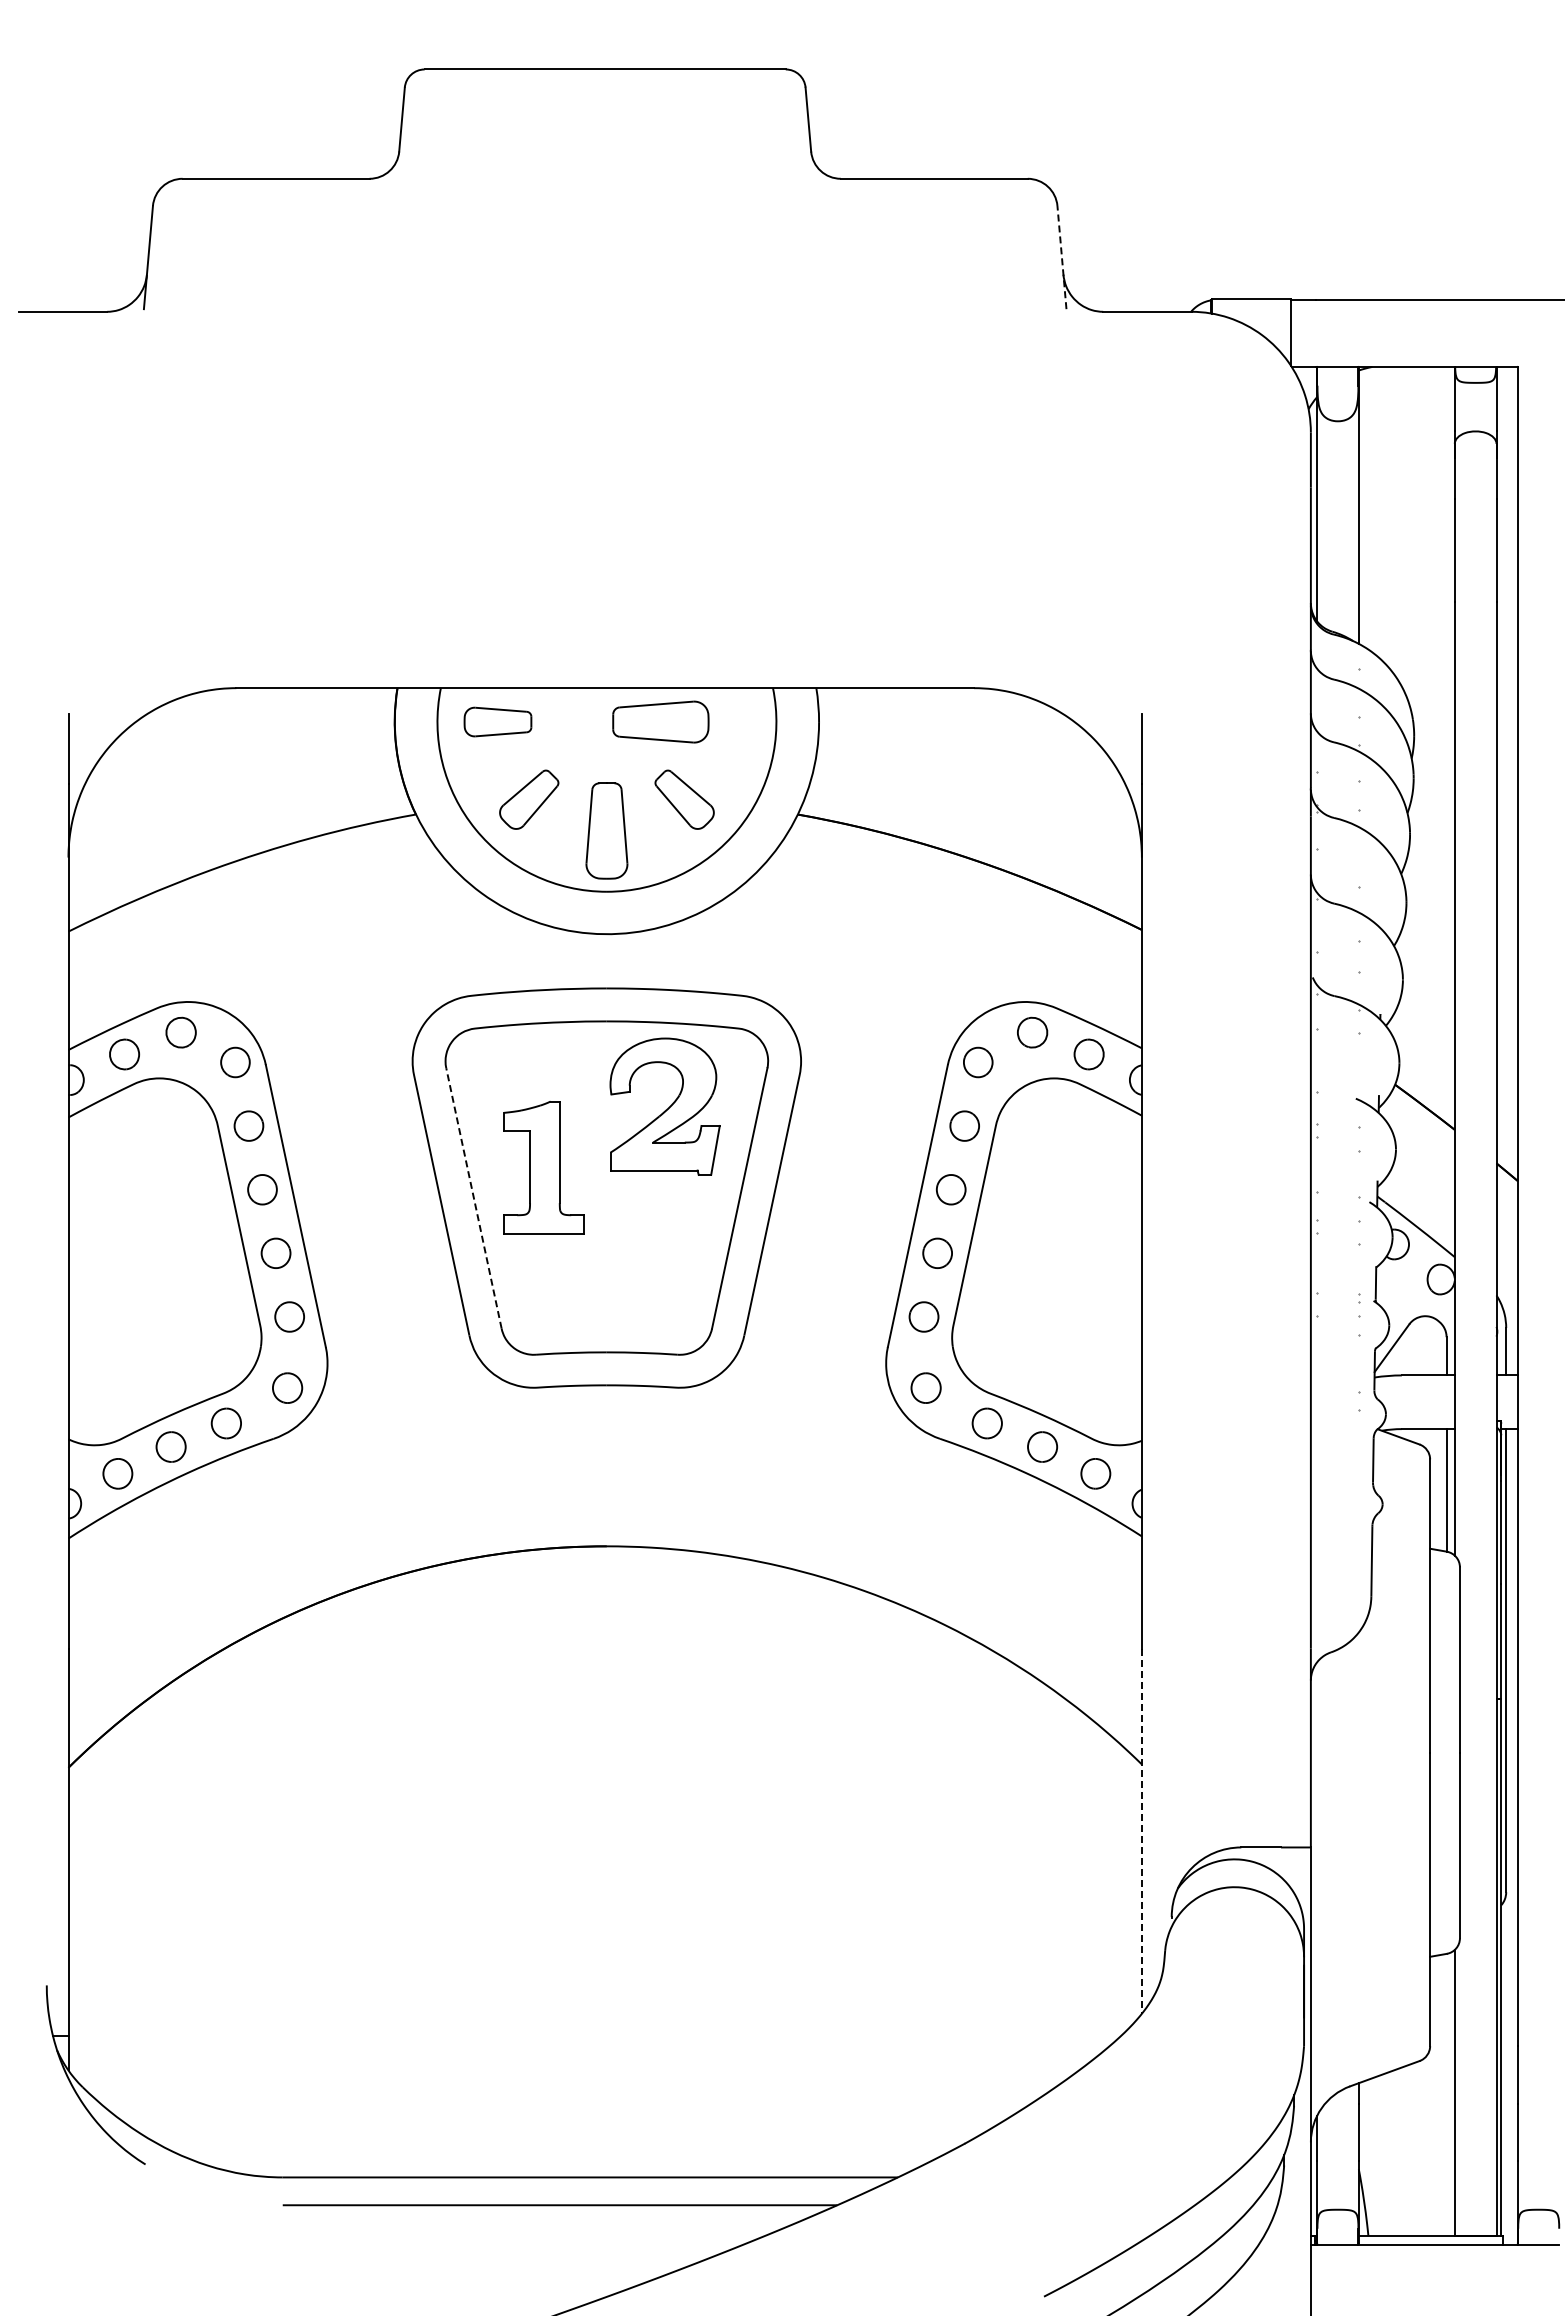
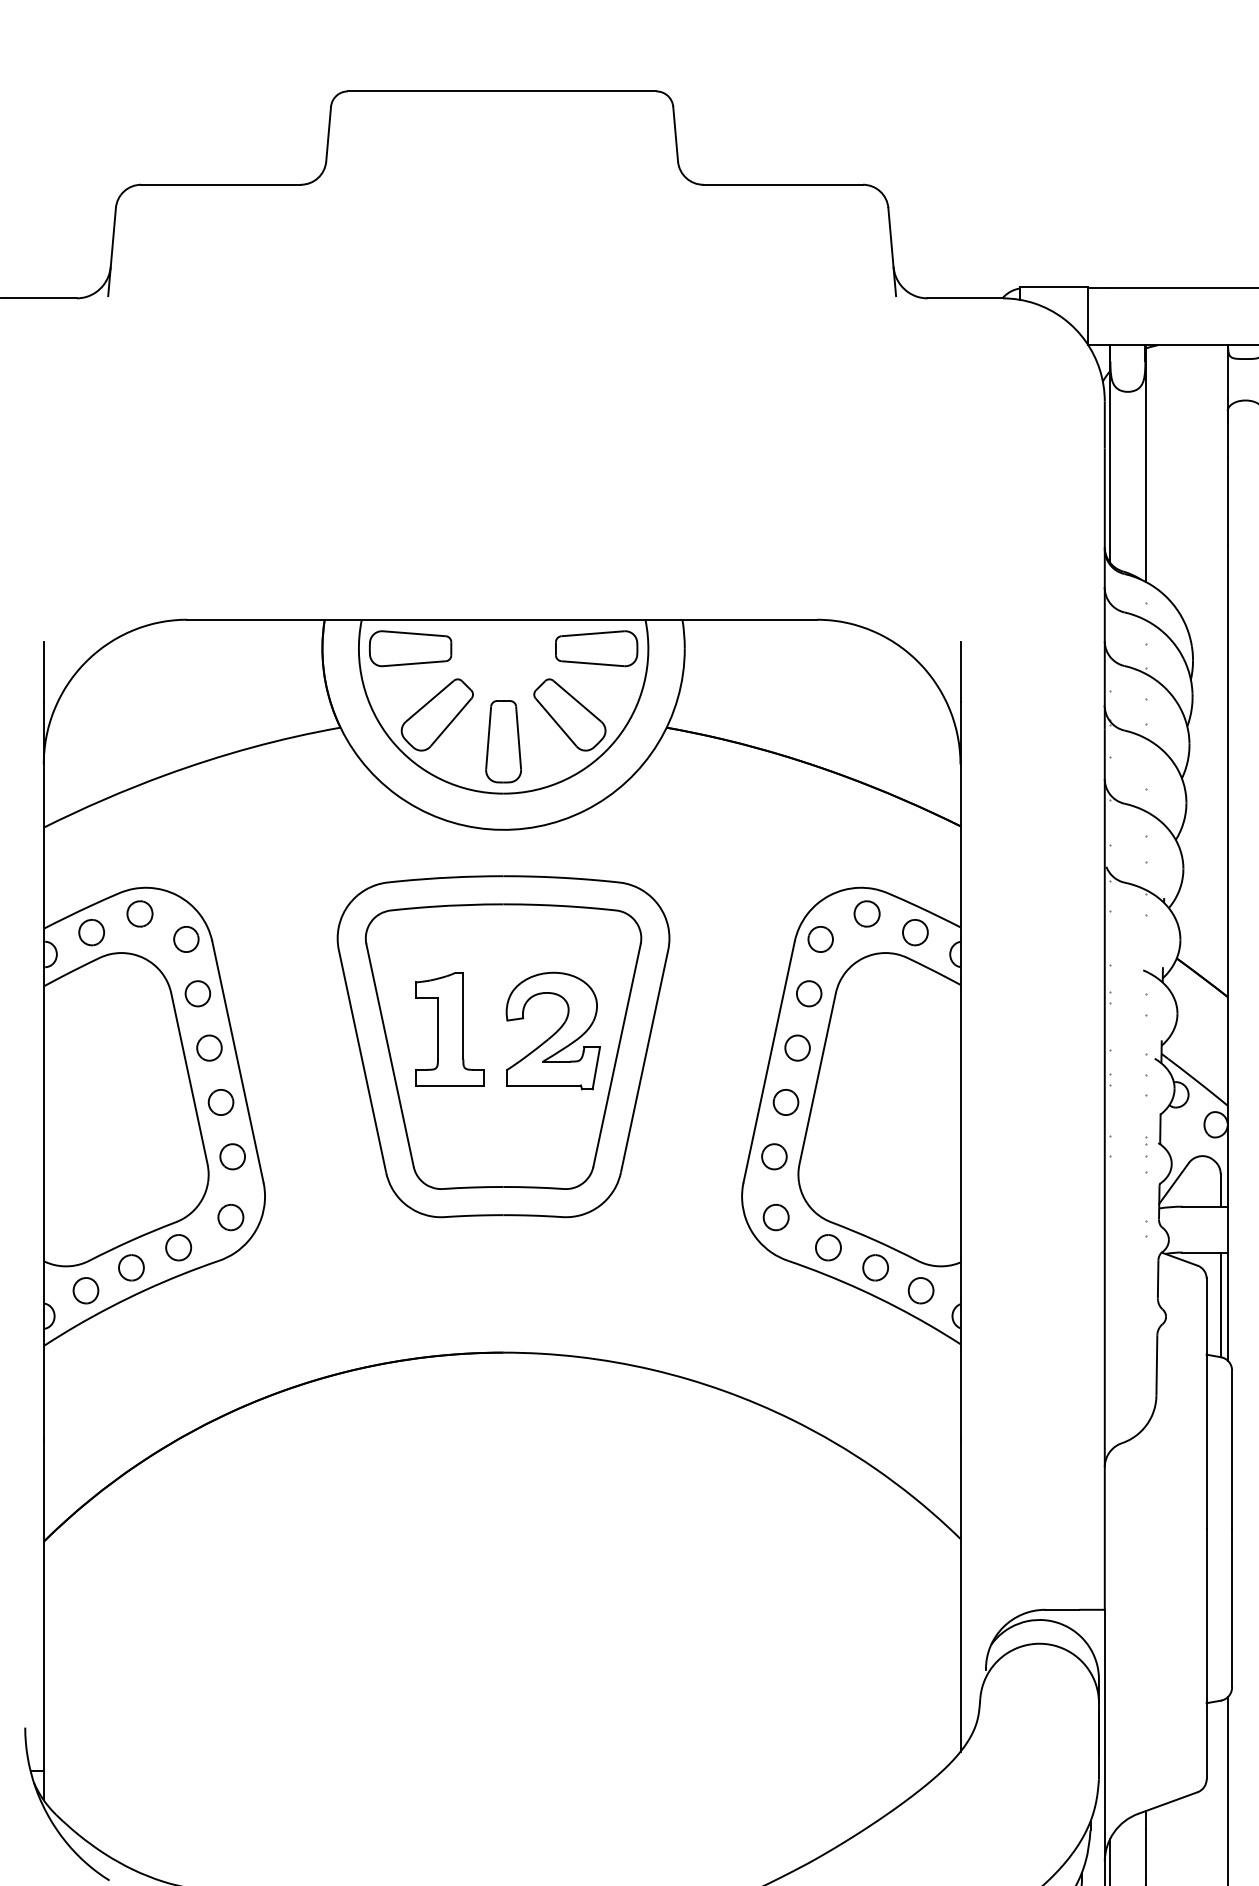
line: (1061, 257) -> (891, 251), dashed -> solid
part: (497, 721) -> (410, 648), size x1.43
part: (660, 721) -> (596, 648), moved
part: (528, 799) -> (436, 714), size x1.43
part: (684, 799) -> (569, 714), size x1.43
part: (664, 1106) -> (552, 1030), moved
line: (473, 1197) -> (389, 1054), dashed -> solid
line: (1141, 1831) -> (960, 1596), dashed -> solid

